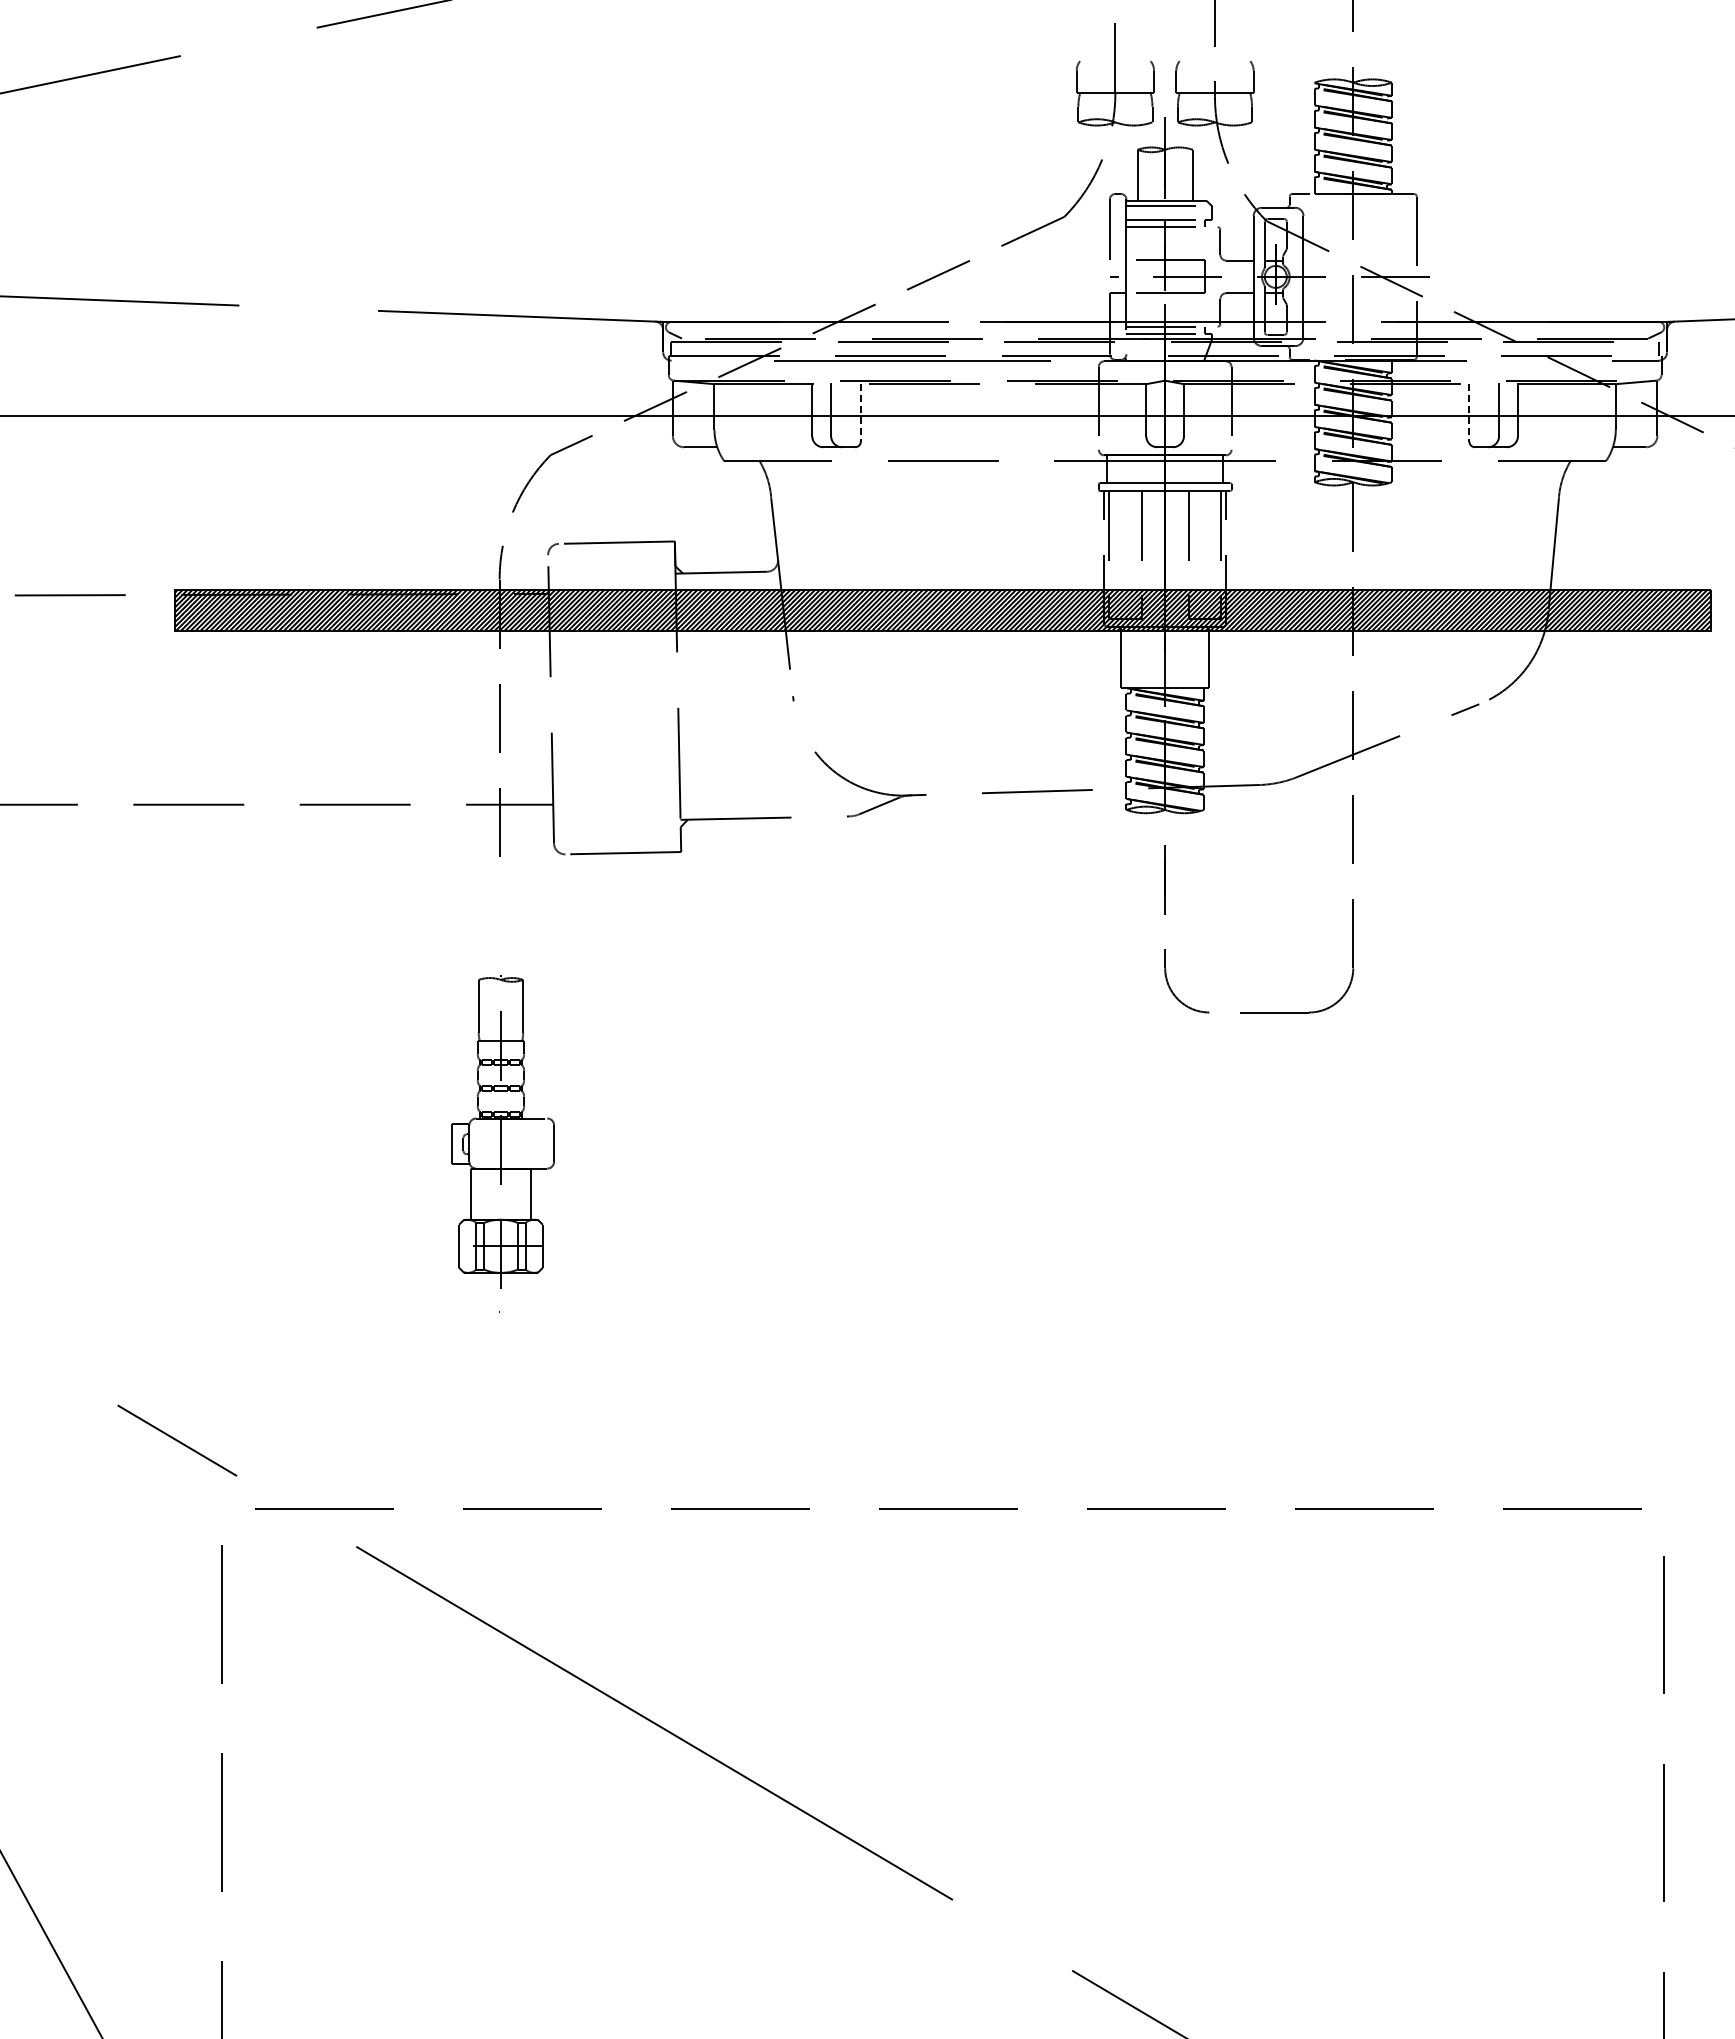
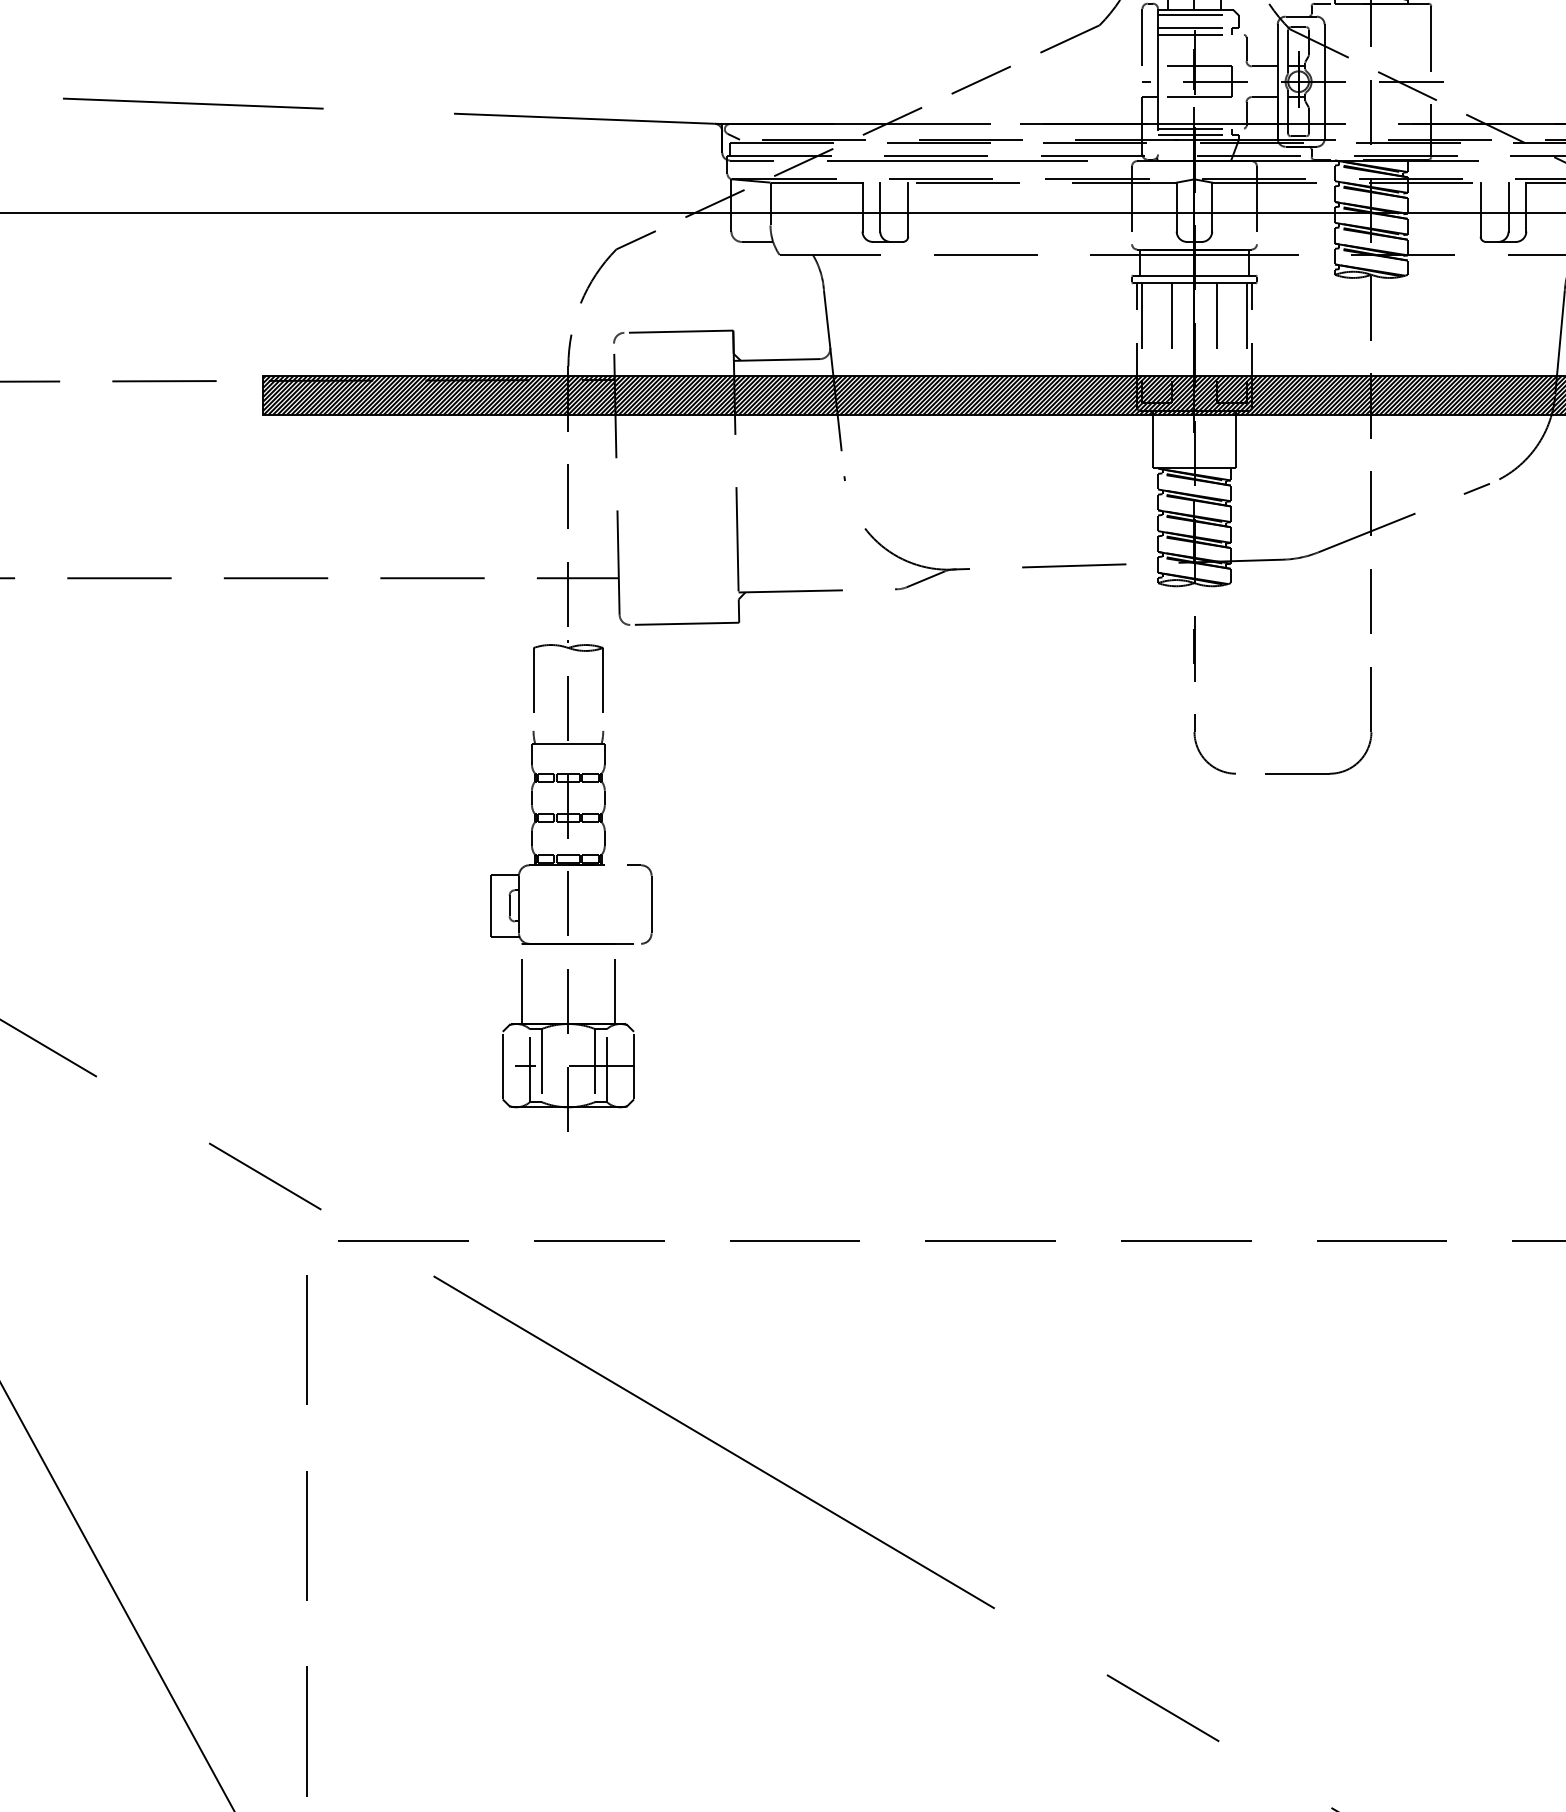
line: (694, 360) -> (751, 160), added
line: (860, 412) -> (907, 209), dashed -> solid
line: (1469, 412) -> (1480, 209), dashed -> solid
part: (502, 1131) -> (571, 885), size x1.67

